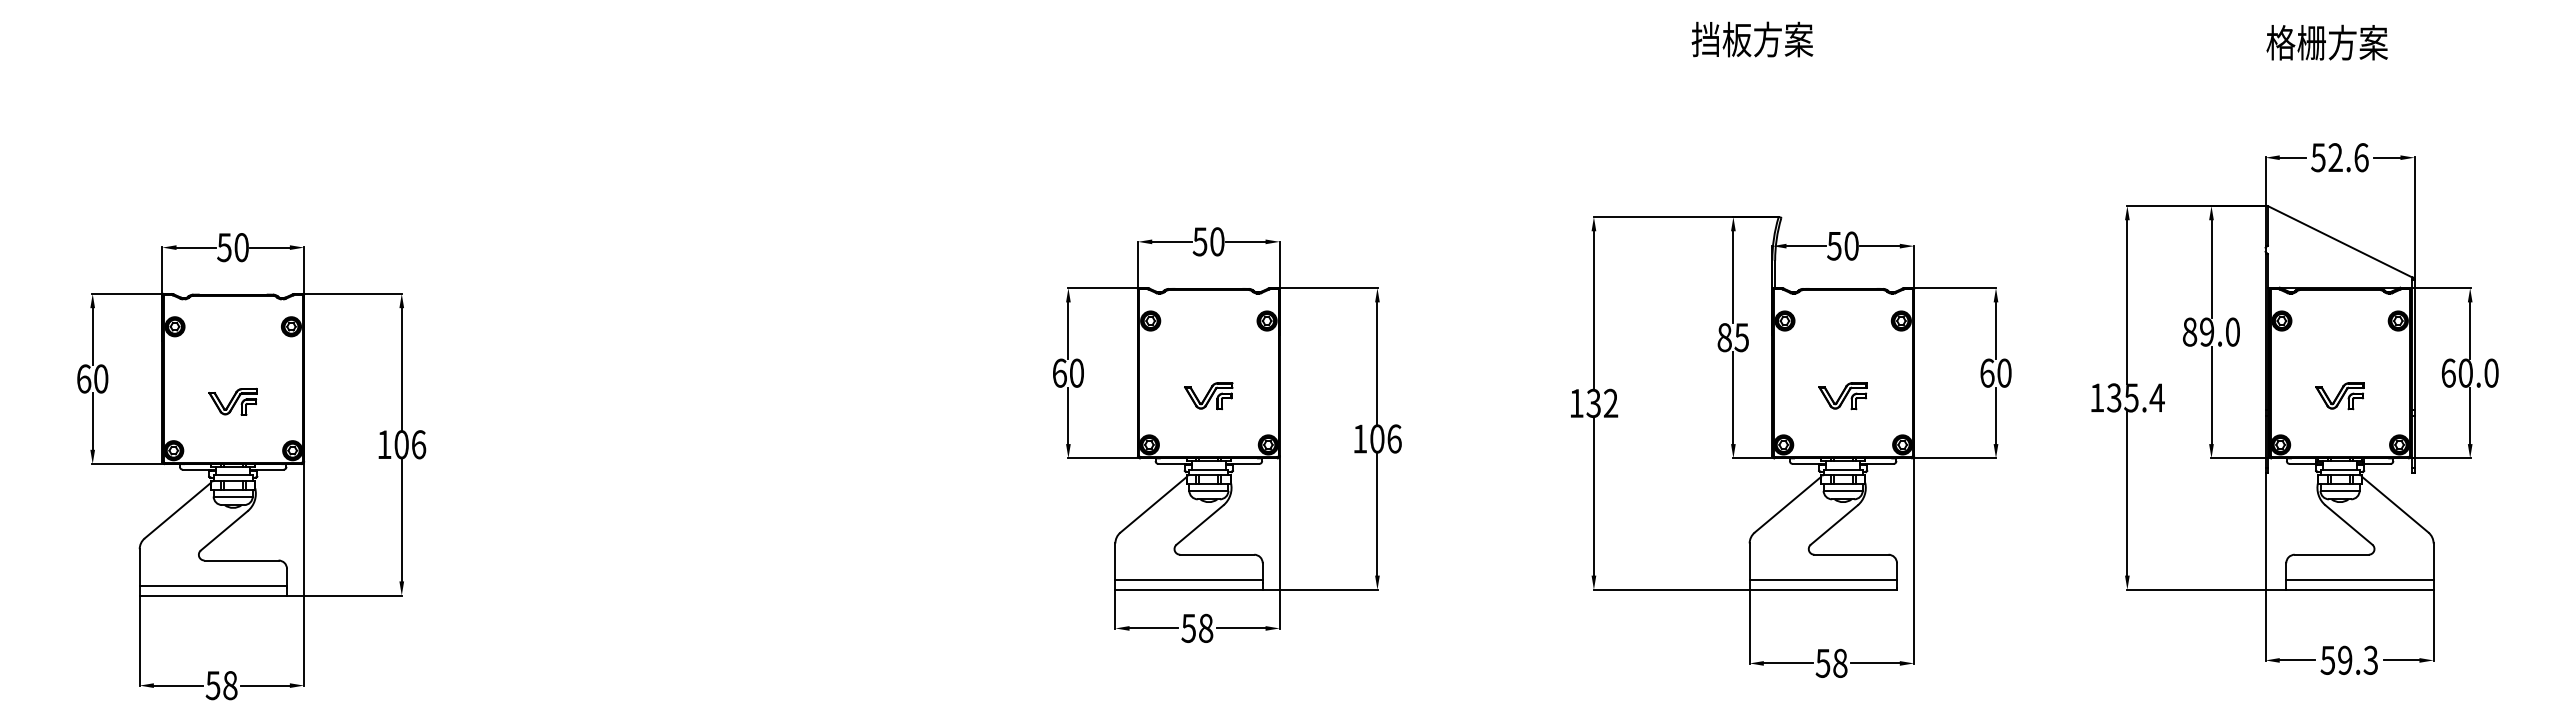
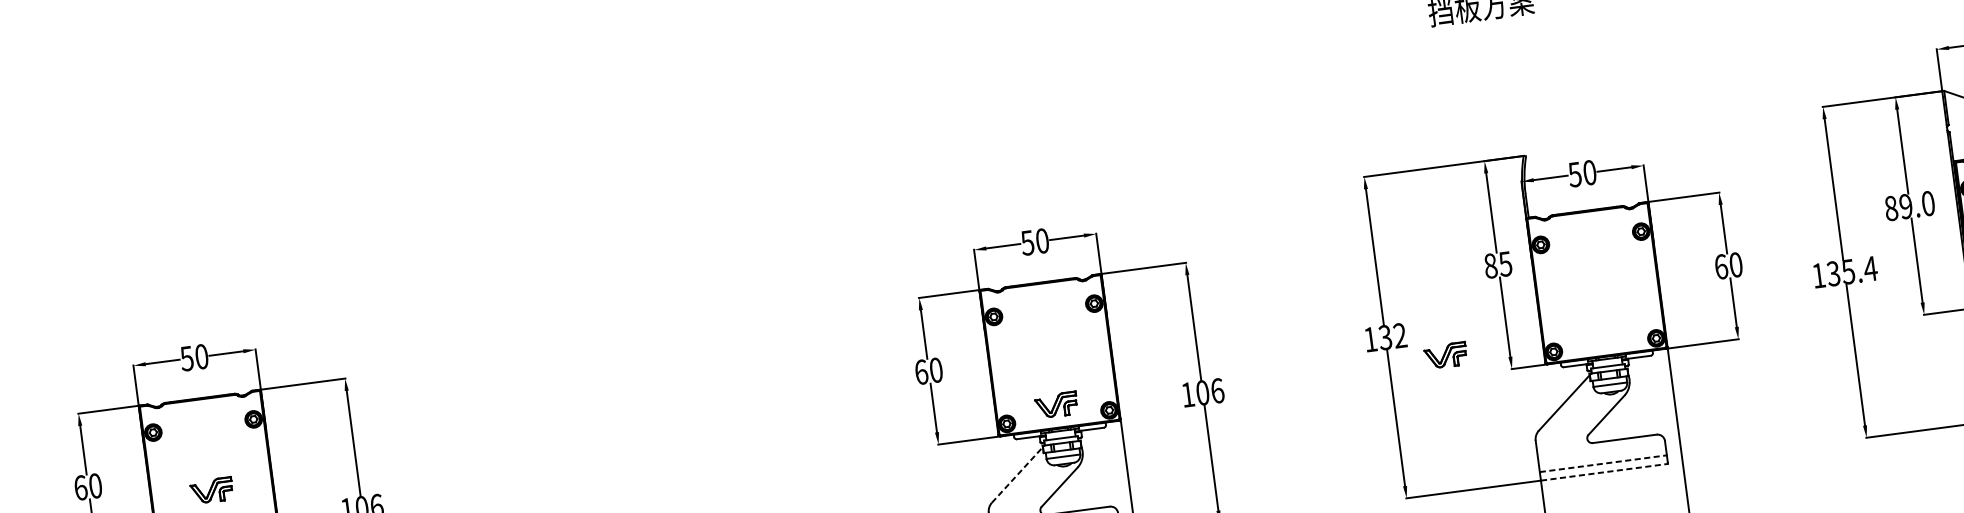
part: (1208, 396) -> (1056, 405), moved
part: (1842, 396) -> (1445, 356), moved
line: (1154, 504) -> (1018, 474), solid -> dashed
line: (1823, 579) -> (1603, 463), solid -> dashed
line: (1823, 589) -> (1604, 472), solid -> dashed

